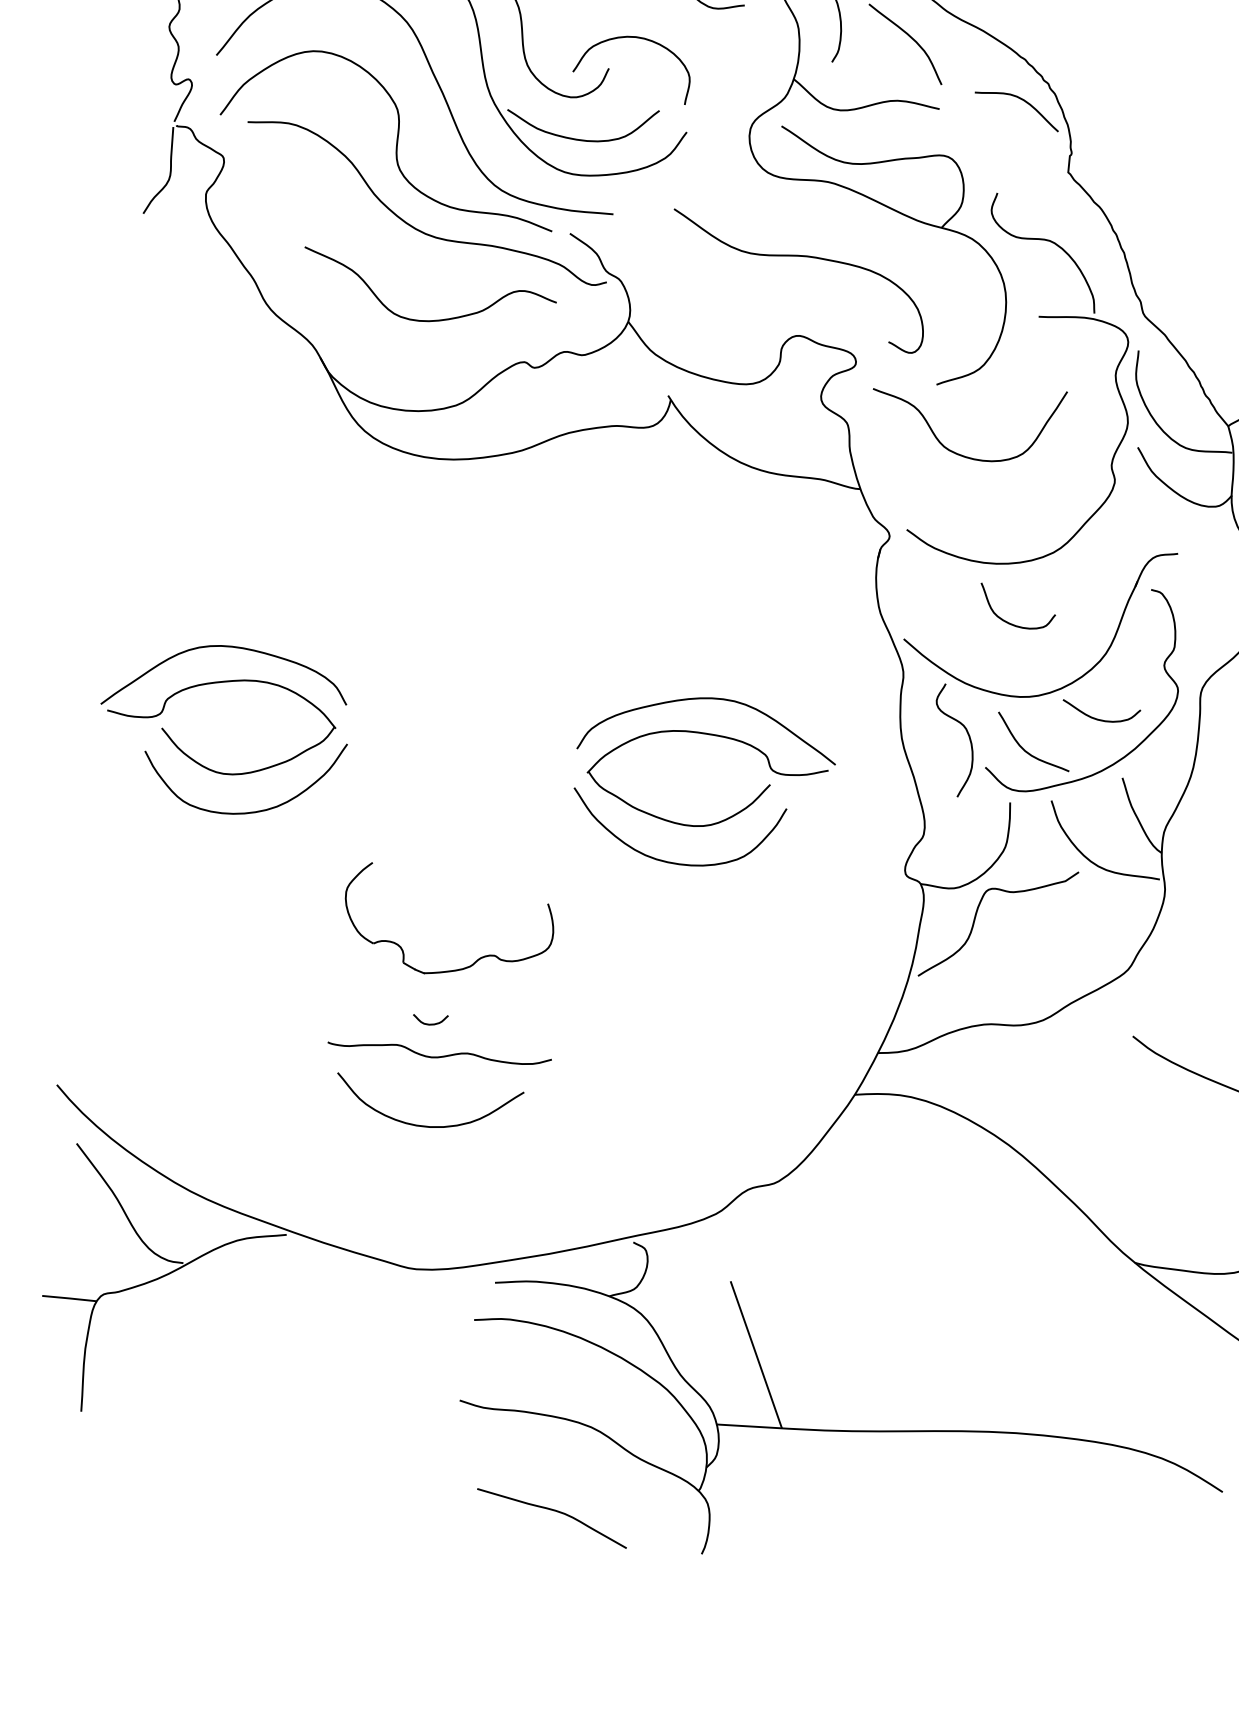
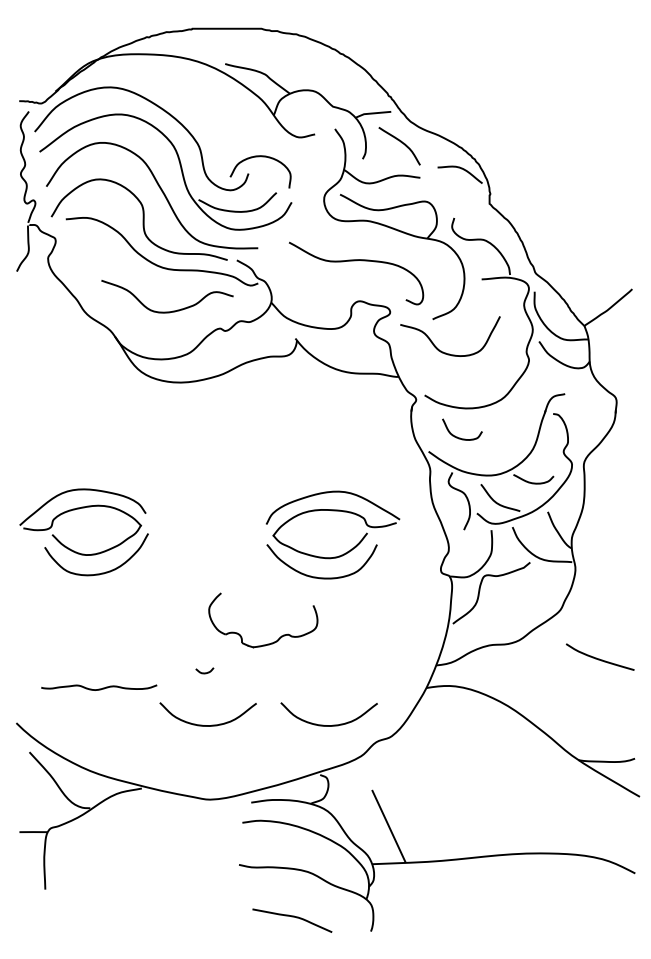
curve: (1012, 622) -> (460, 437), moved
part: (478, 957) -> (280, 636), moved
curve: (439, 1055) -> (99, 688), moved
curve: (658, 1148) -> (328, 725), added

